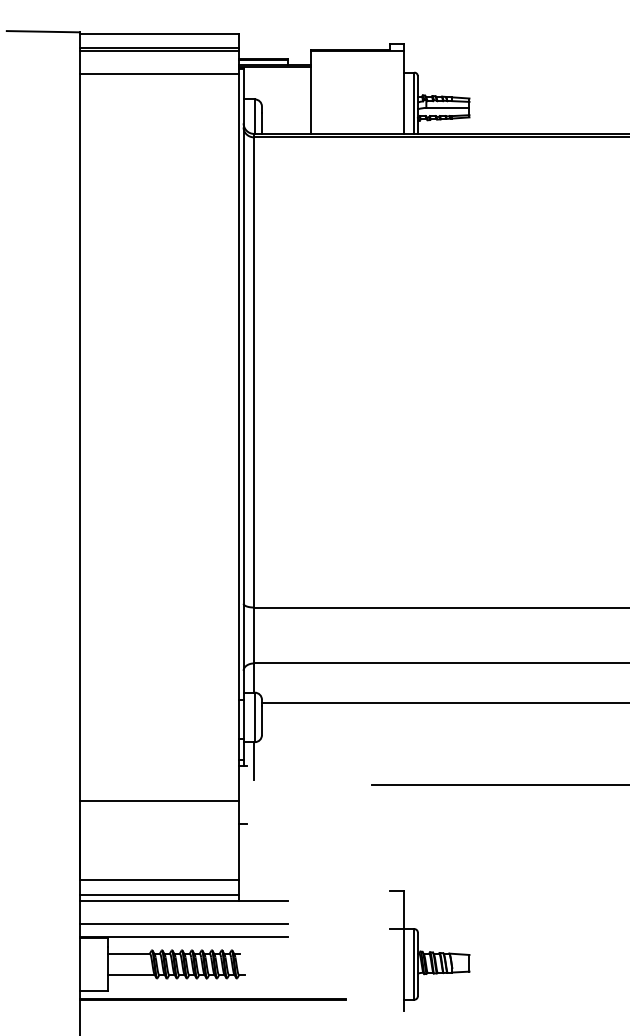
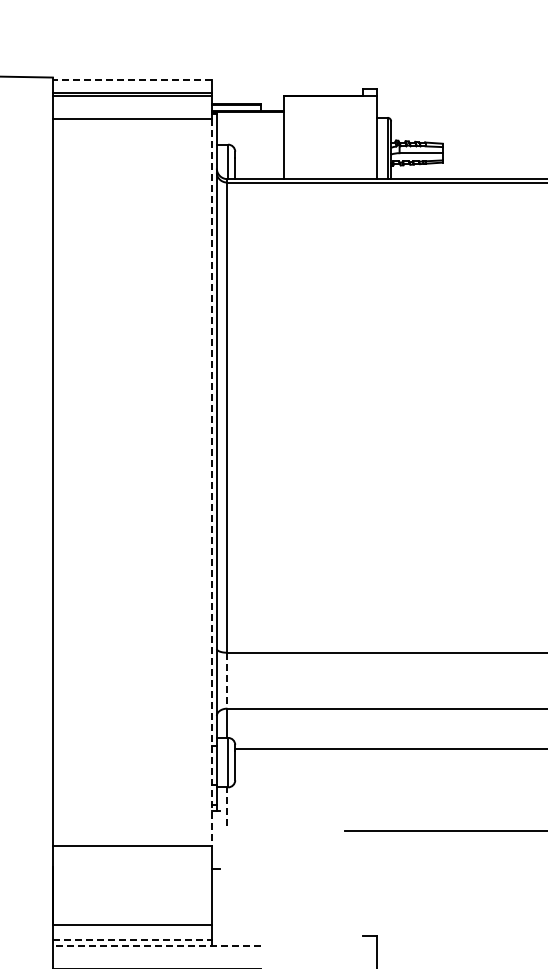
line: (159, 34) -> (132, 79), solid -> dashed
line: (238, 437) -> (211, 482), solid -> dashed
line: (254, 635) -> (227, 680), solid -> dashed
line: (254, 760) -> (227, 805), solid -> dashed
line: (159, 894) -> (132, 939), solid -> dashed
line: (183, 900) -> (156, 945), solid -> dashed

